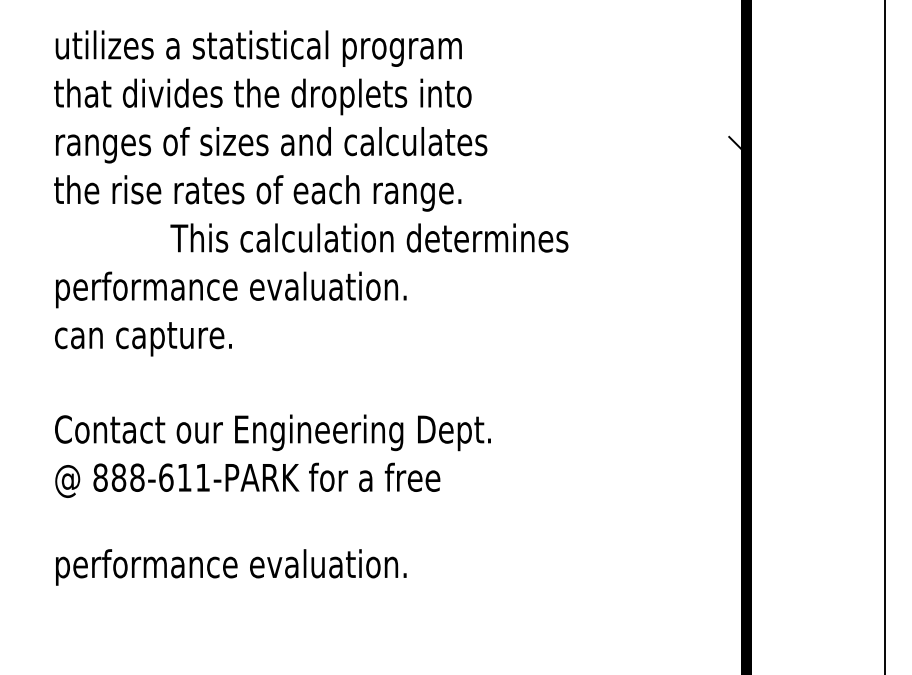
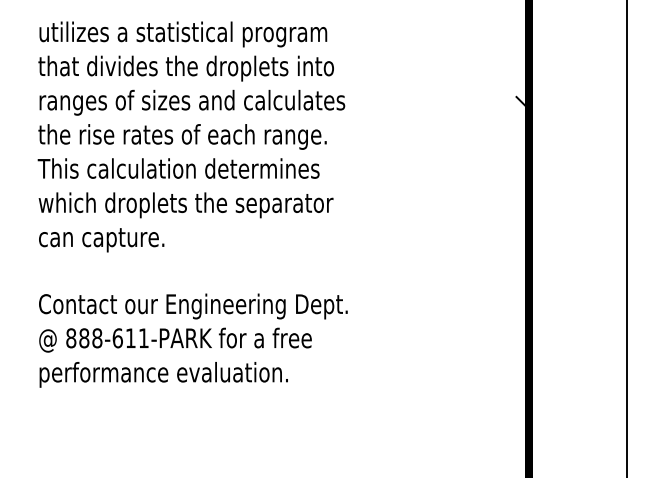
text: (369, 237) -> (178, 168), moved
text: (261, 290) -> (185, 205), performance evaluation. -> which droplets the separator
text: (230, 566) -> (163, 374), moved

